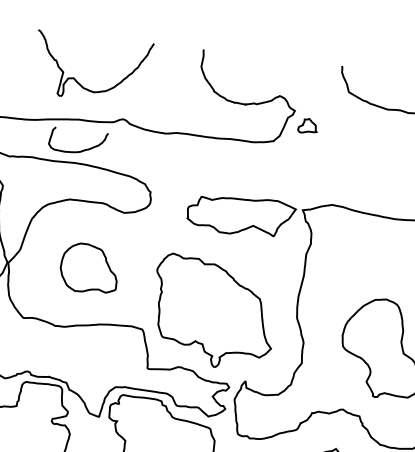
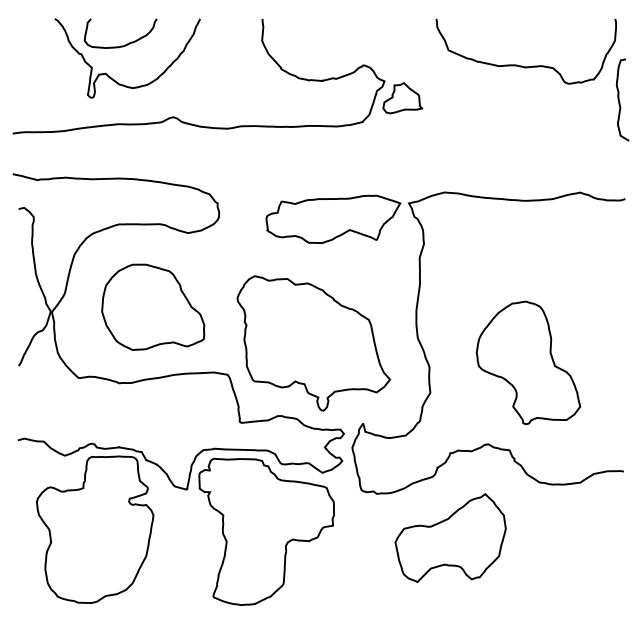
part: (307, 126) -> (402, 98), size x1.67
part: (77, 151) -> (120, 45), moved
part: (89, 268) -> (153, 306), size x1.43

